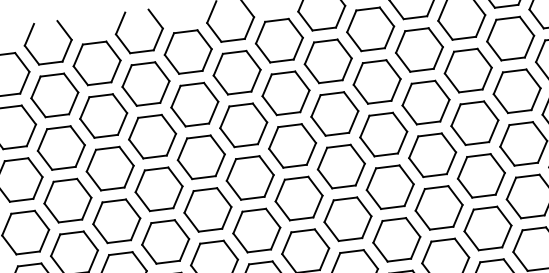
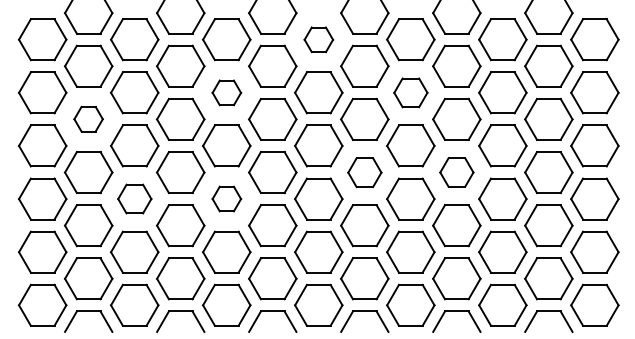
part: (279, 40) -> (318, 39), size x0.6
part: (376, 81) -> (410, 92), size x0.7
part: (194, 104) -> (226, 92), size x0.6
part: (61, 147) -> (88, 118), size x0.6
part: (432, 155) -> (456, 172), size x0.7
part: (341, 166) -> (364, 172), size x0.7
part: (207, 209) -> (226, 198), size x0.6
part: (116, 220) -> (134, 198), size x0.7

